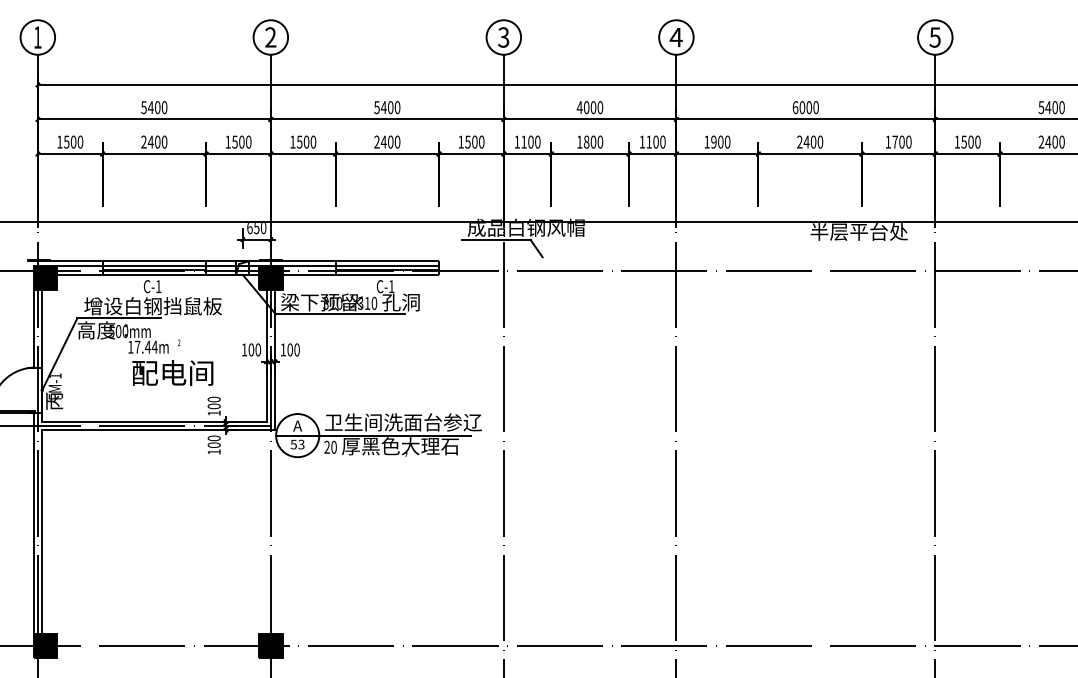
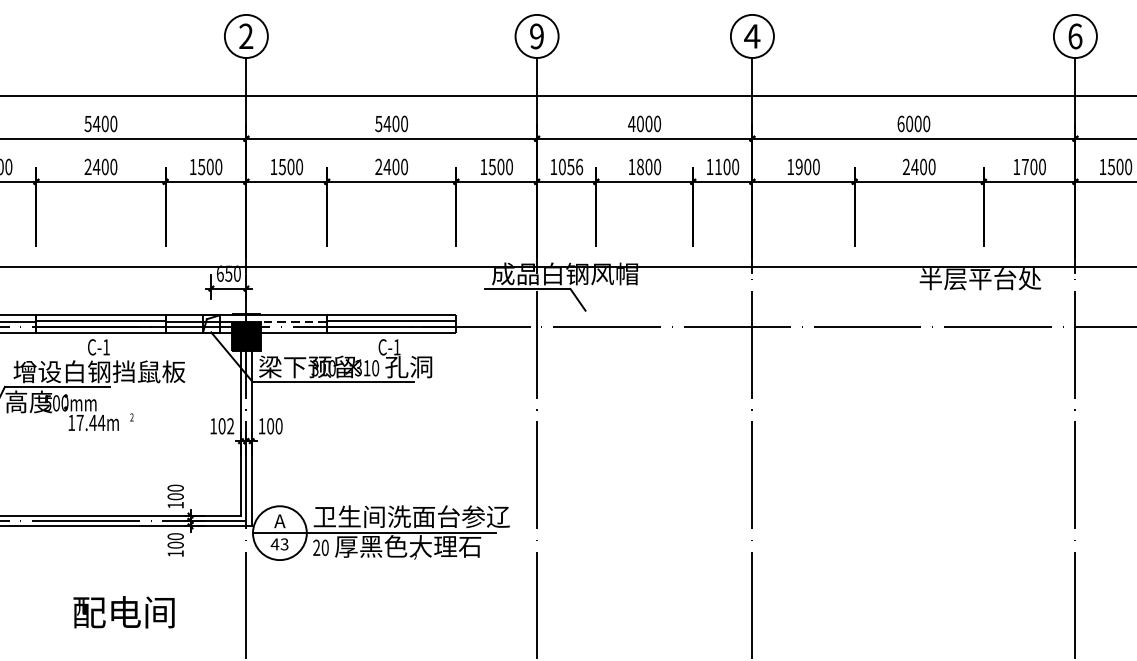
text: (503, 37) -> (536, 36), 3 -> 9
text: (934, 37) -> (1074, 36), 5 -> 6
text: (530, 141) -> (570, 166), 1100 -> 1056
line: (308, 266) -> (293, 322), solid -> dashed
text: (258, 349) -> (230, 425), 100 -> 102
text: (172, 372) -> (123, 611), moved
text: (293, 444) -> (274, 544), 53 -> 43

